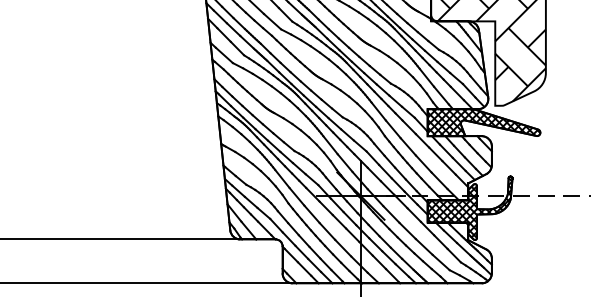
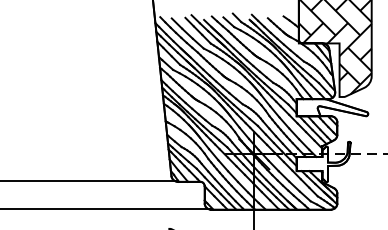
hatch: (484, 122) -> (332, 107), removed
hatch: (469, 207) -> (323, 161), removed

